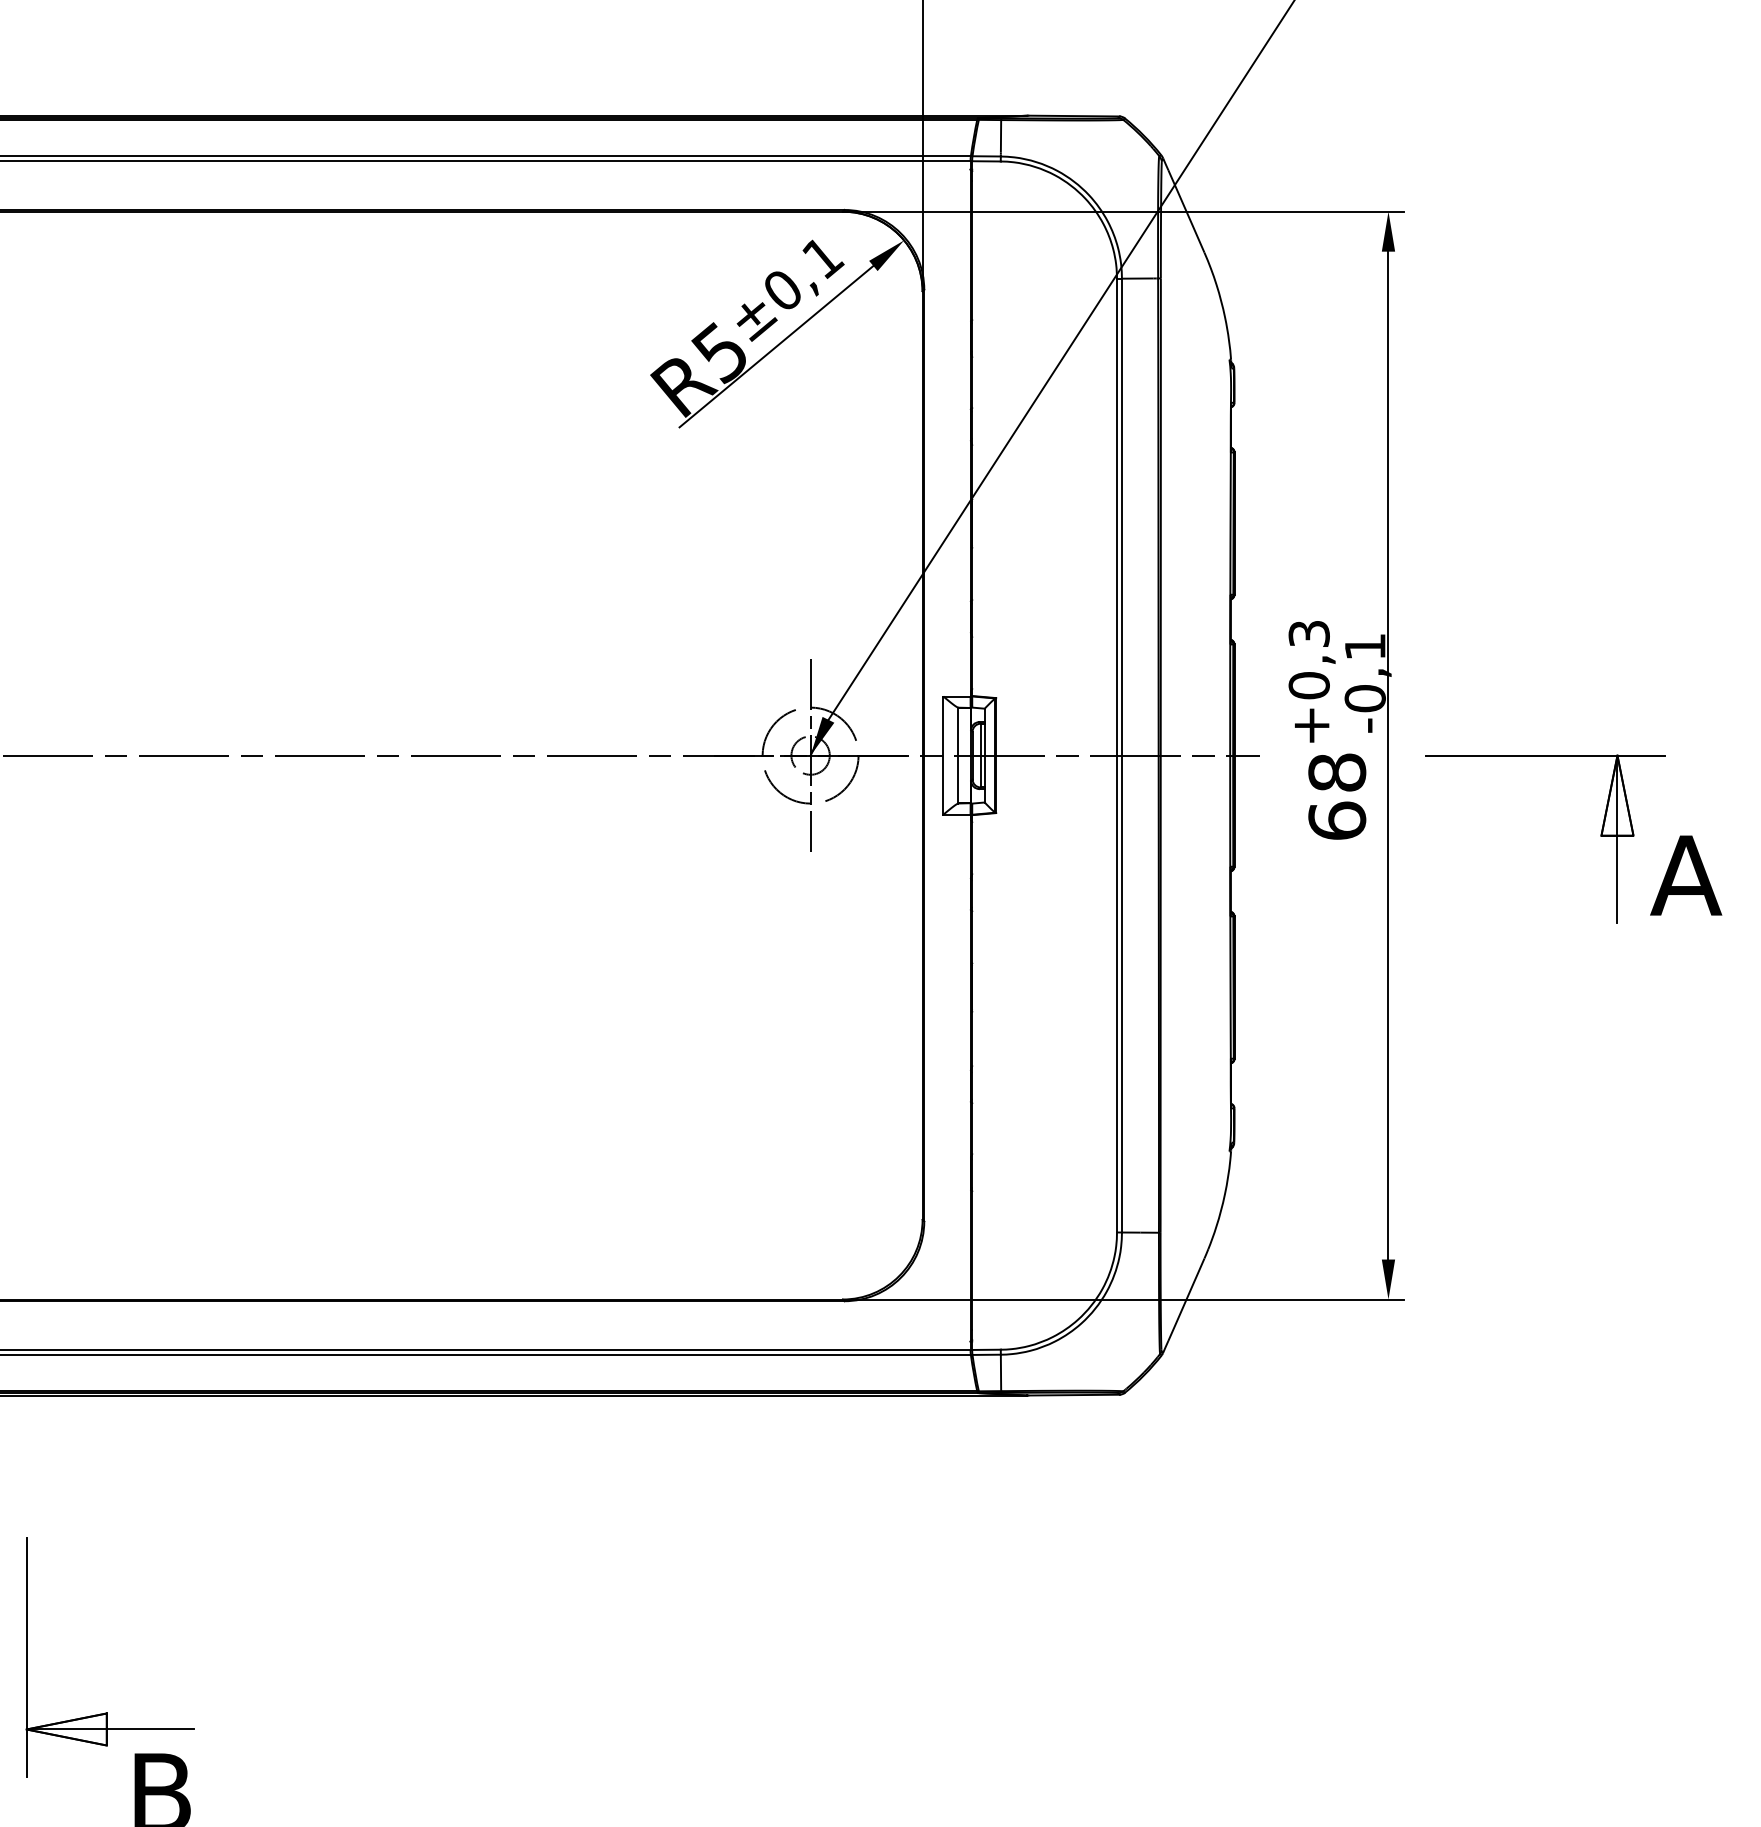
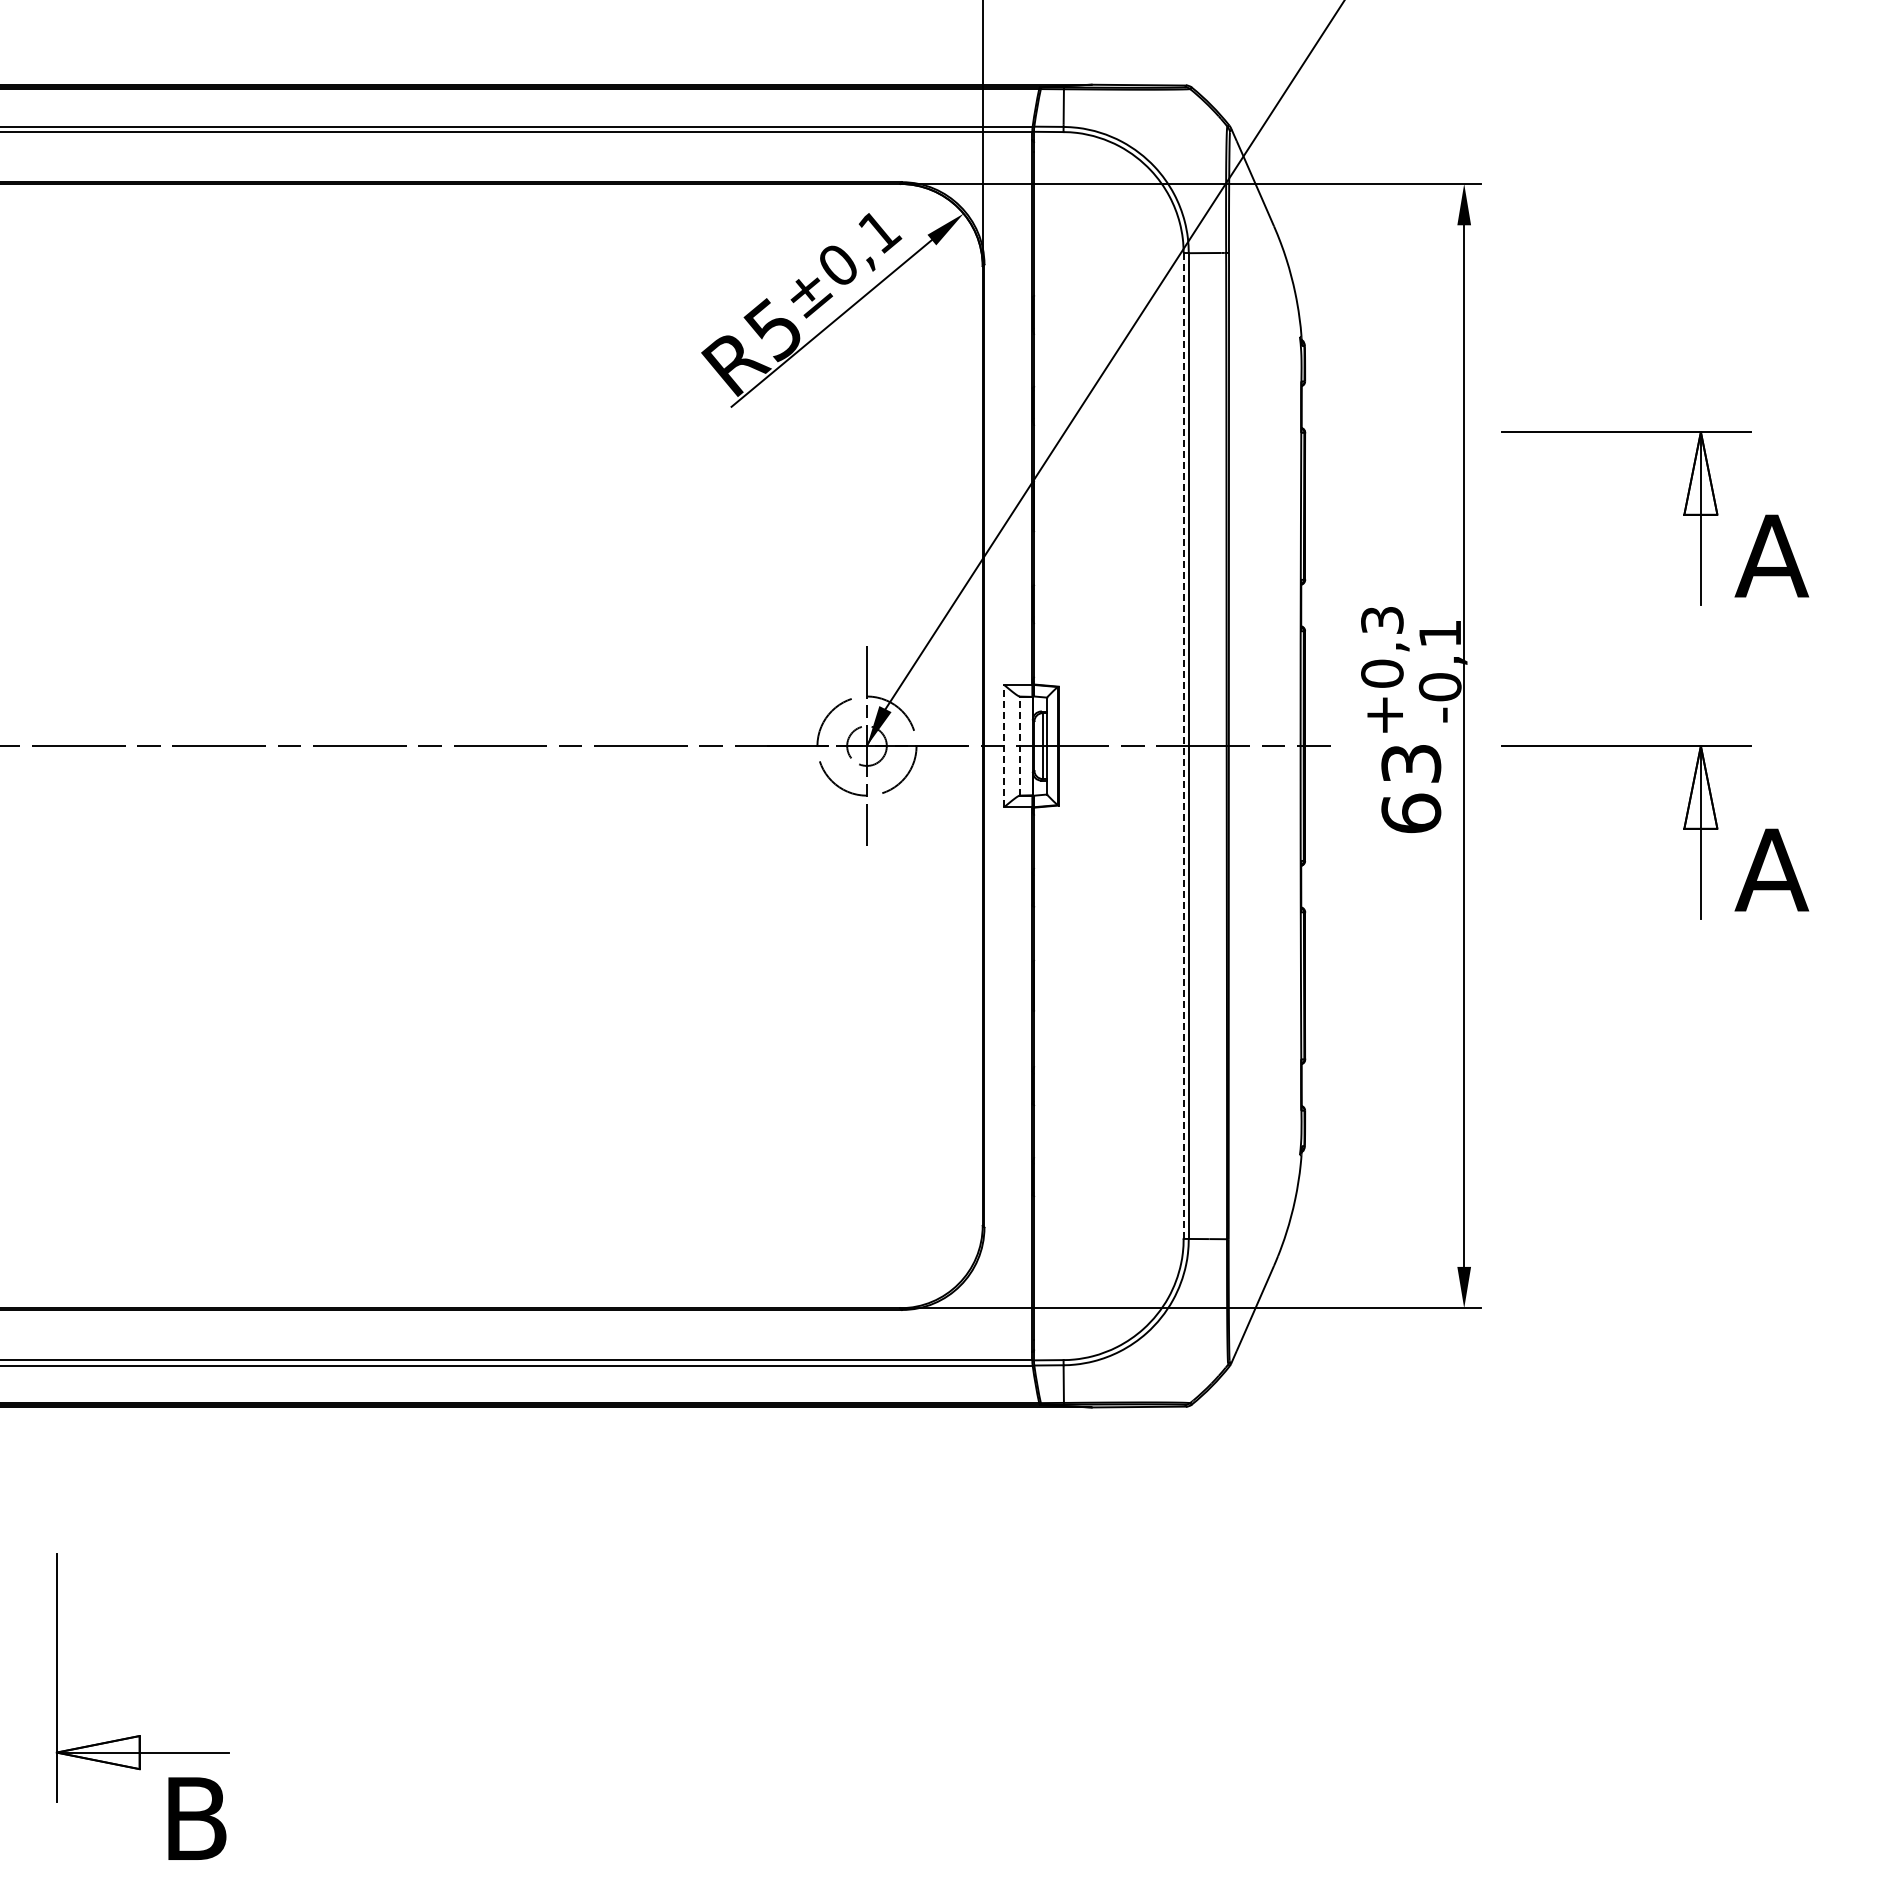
part: (1600, 532) -> (1683, 515), added
line: (943, 755) -> (1004, 745), solid -> dashed
line: (958, 755) -> (1019, 746), solid -> dashed
line: (1116, 755) -> (1183, 746), solid -> dashed
text: (1337, 772) -> (1411, 763), 68 -> 63

